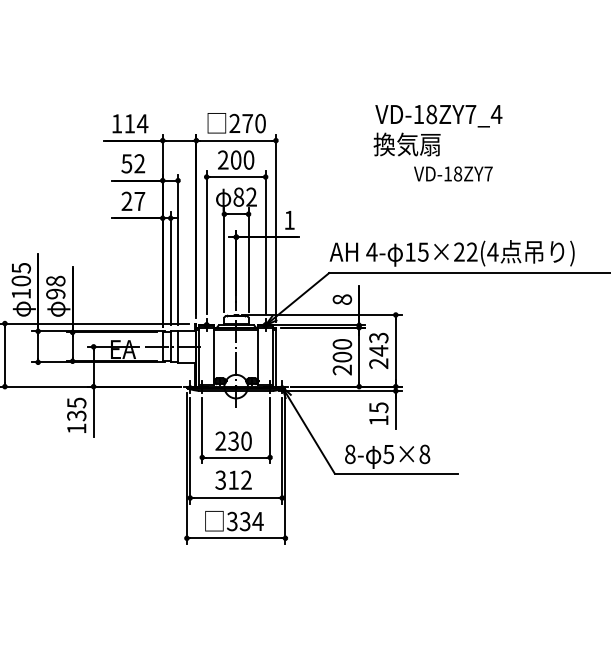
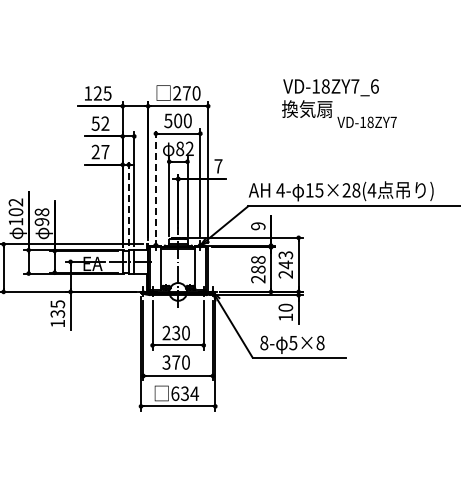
text: (496, 114) -> (374, 86), VD-18ZY7_4 -> VD-18ZY7_6
text: (135, 123) -> (102, 93), 114 -> 125
text: (223, 159) -> (168, 120), 200 -> 500
text: (452, 174) -> (366, 122), moved
text: (289, 220) -> (218, 166), 1 -> 7
line: (206, 241) -> (155, 182), solid -> dashed
text: (472, 252) -> (356, 190), 15×22(4 -> 15×28(4
text: (20, 268) -> (15, 202), 105 -> 102
line: (170, 269) -> (128, 203), solid -> dashed
text: (342, 299) -> (258, 226), 8 -> 9
text: (342, 350) -> (258, 264), 200 -> 288
text: (378, 407) -> (285, 307), 15 -> 10
text: (239, 480) -> (180, 362), 312 -> 370
text: (232, 521) -> (175, 393), 334 -> 634

